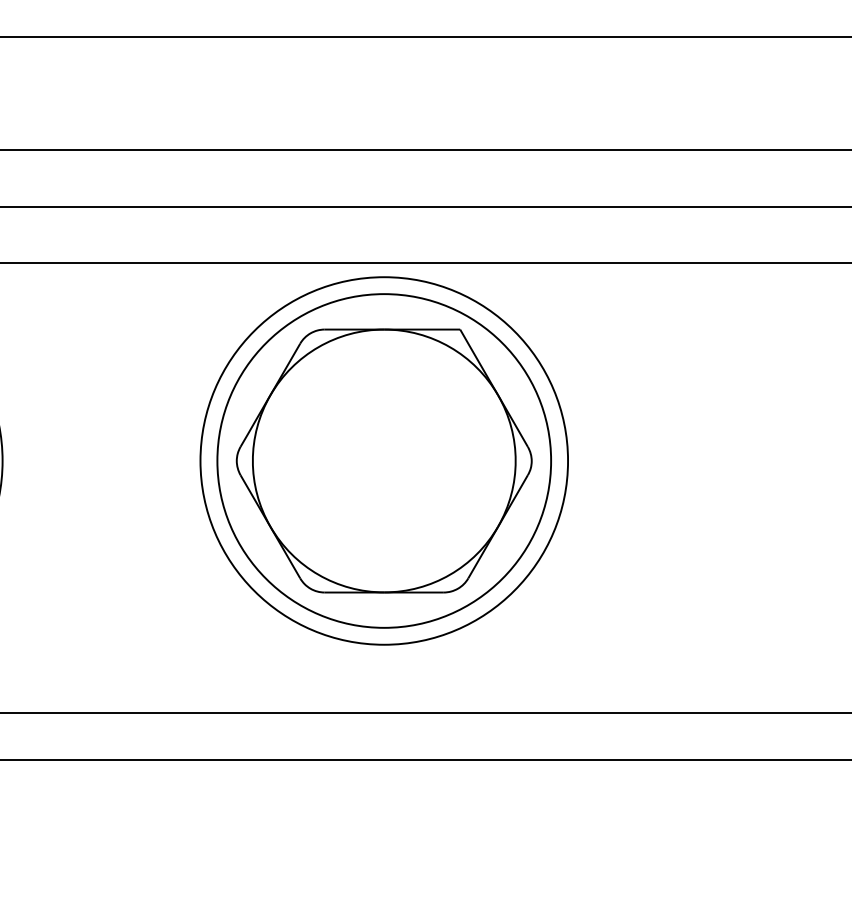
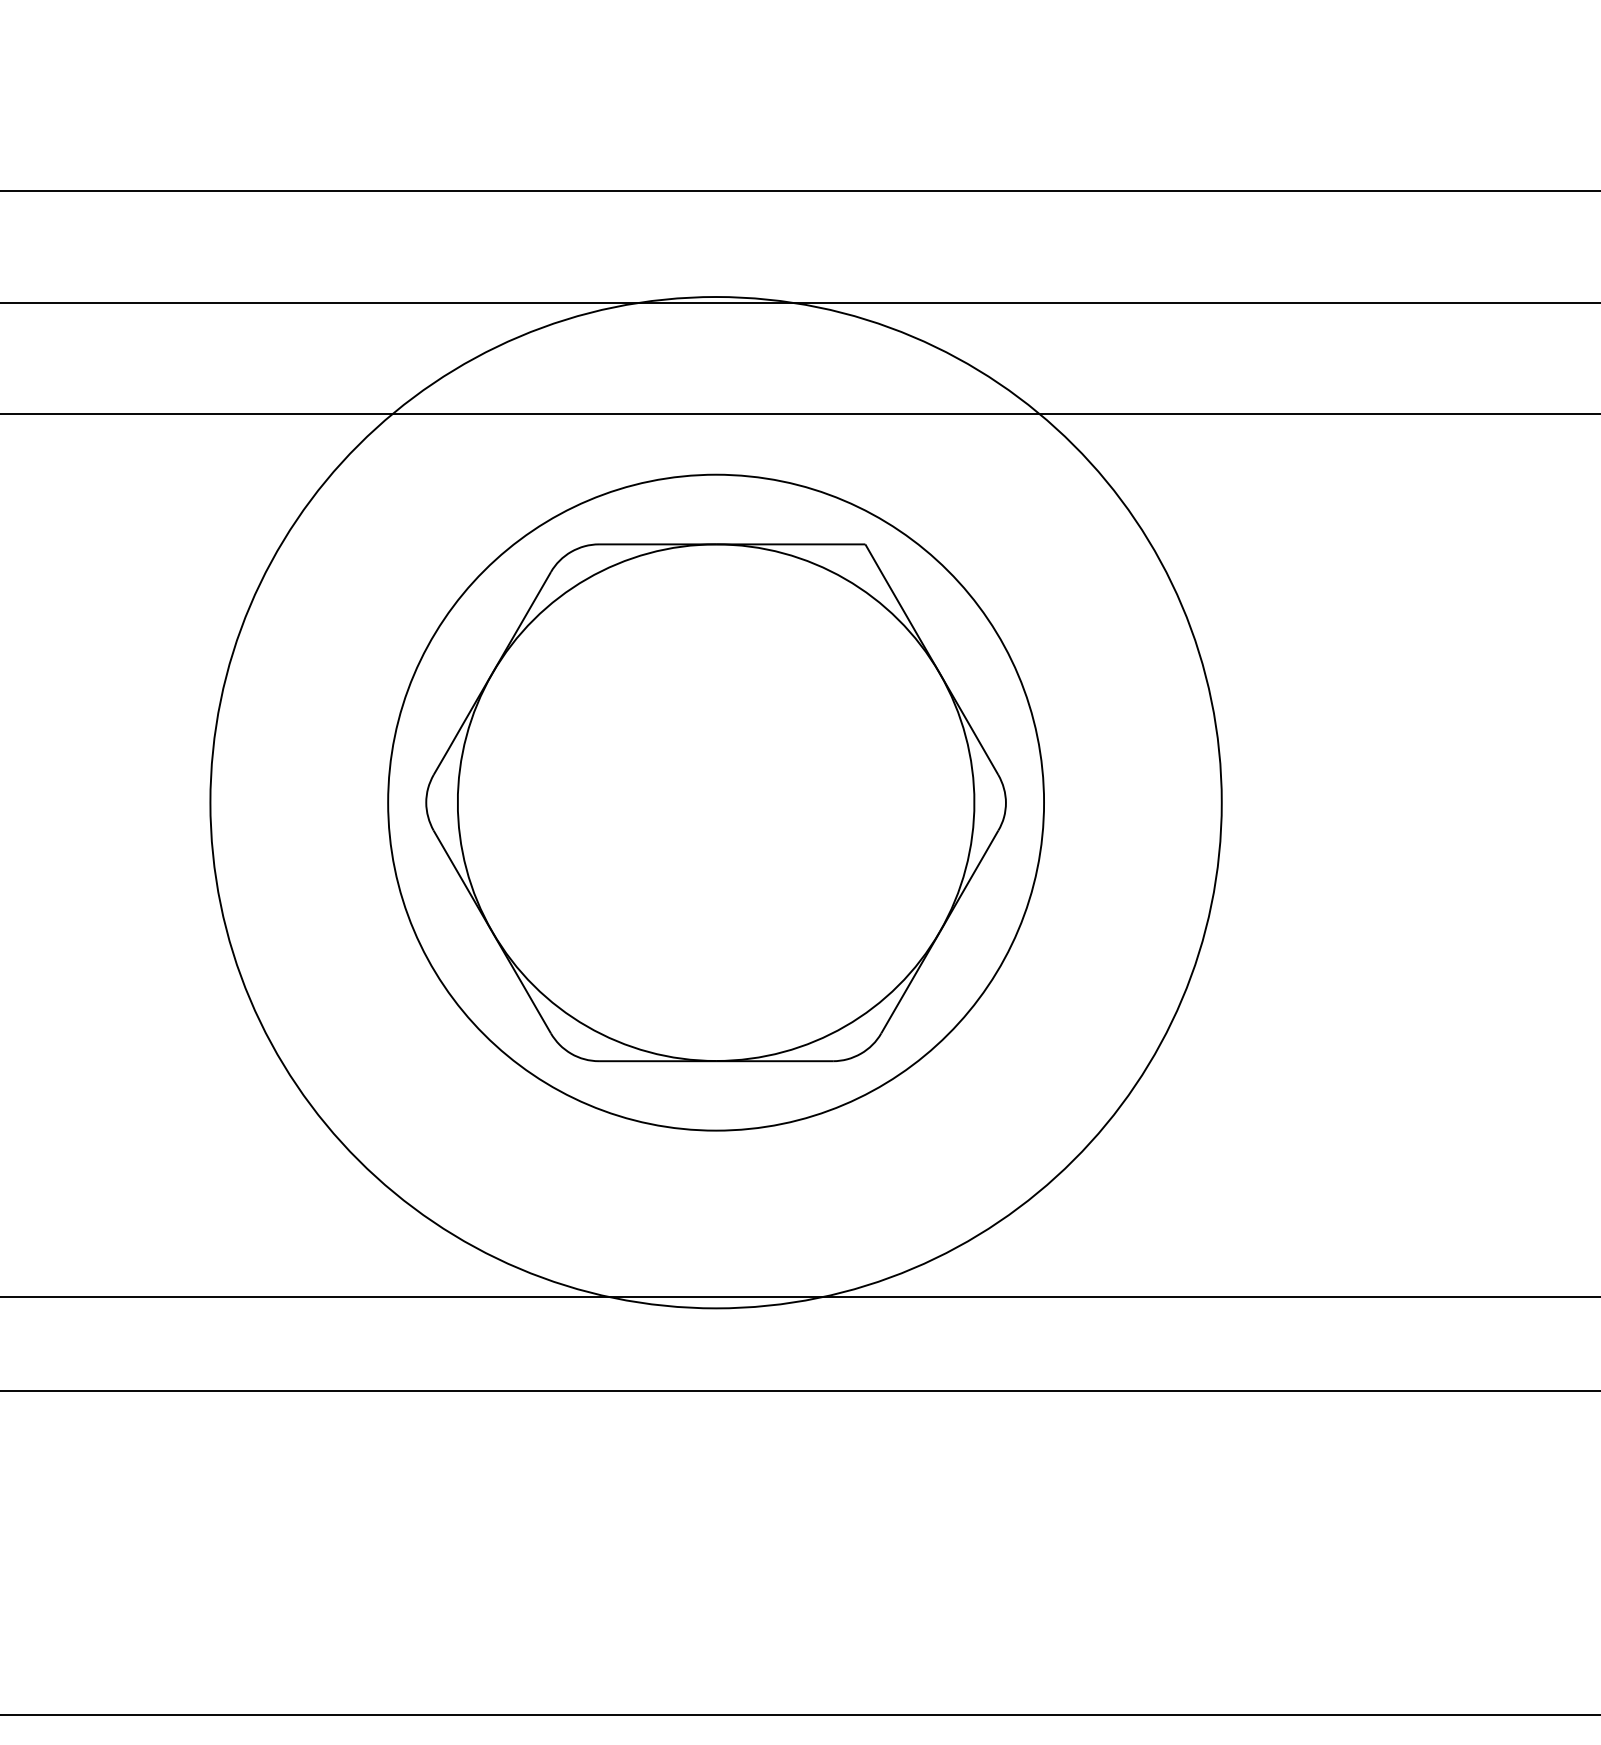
circle: (384, 460) -> (716, 801), size x1.4

